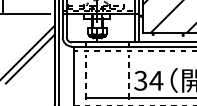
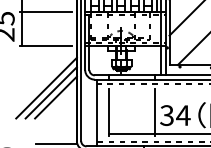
line: (34, 63) -> (55, 97), added
line: (85, 76) -> (109, 111), dashed -> solid
line: (128, 76) -> (154, 111), dashed -> solid

